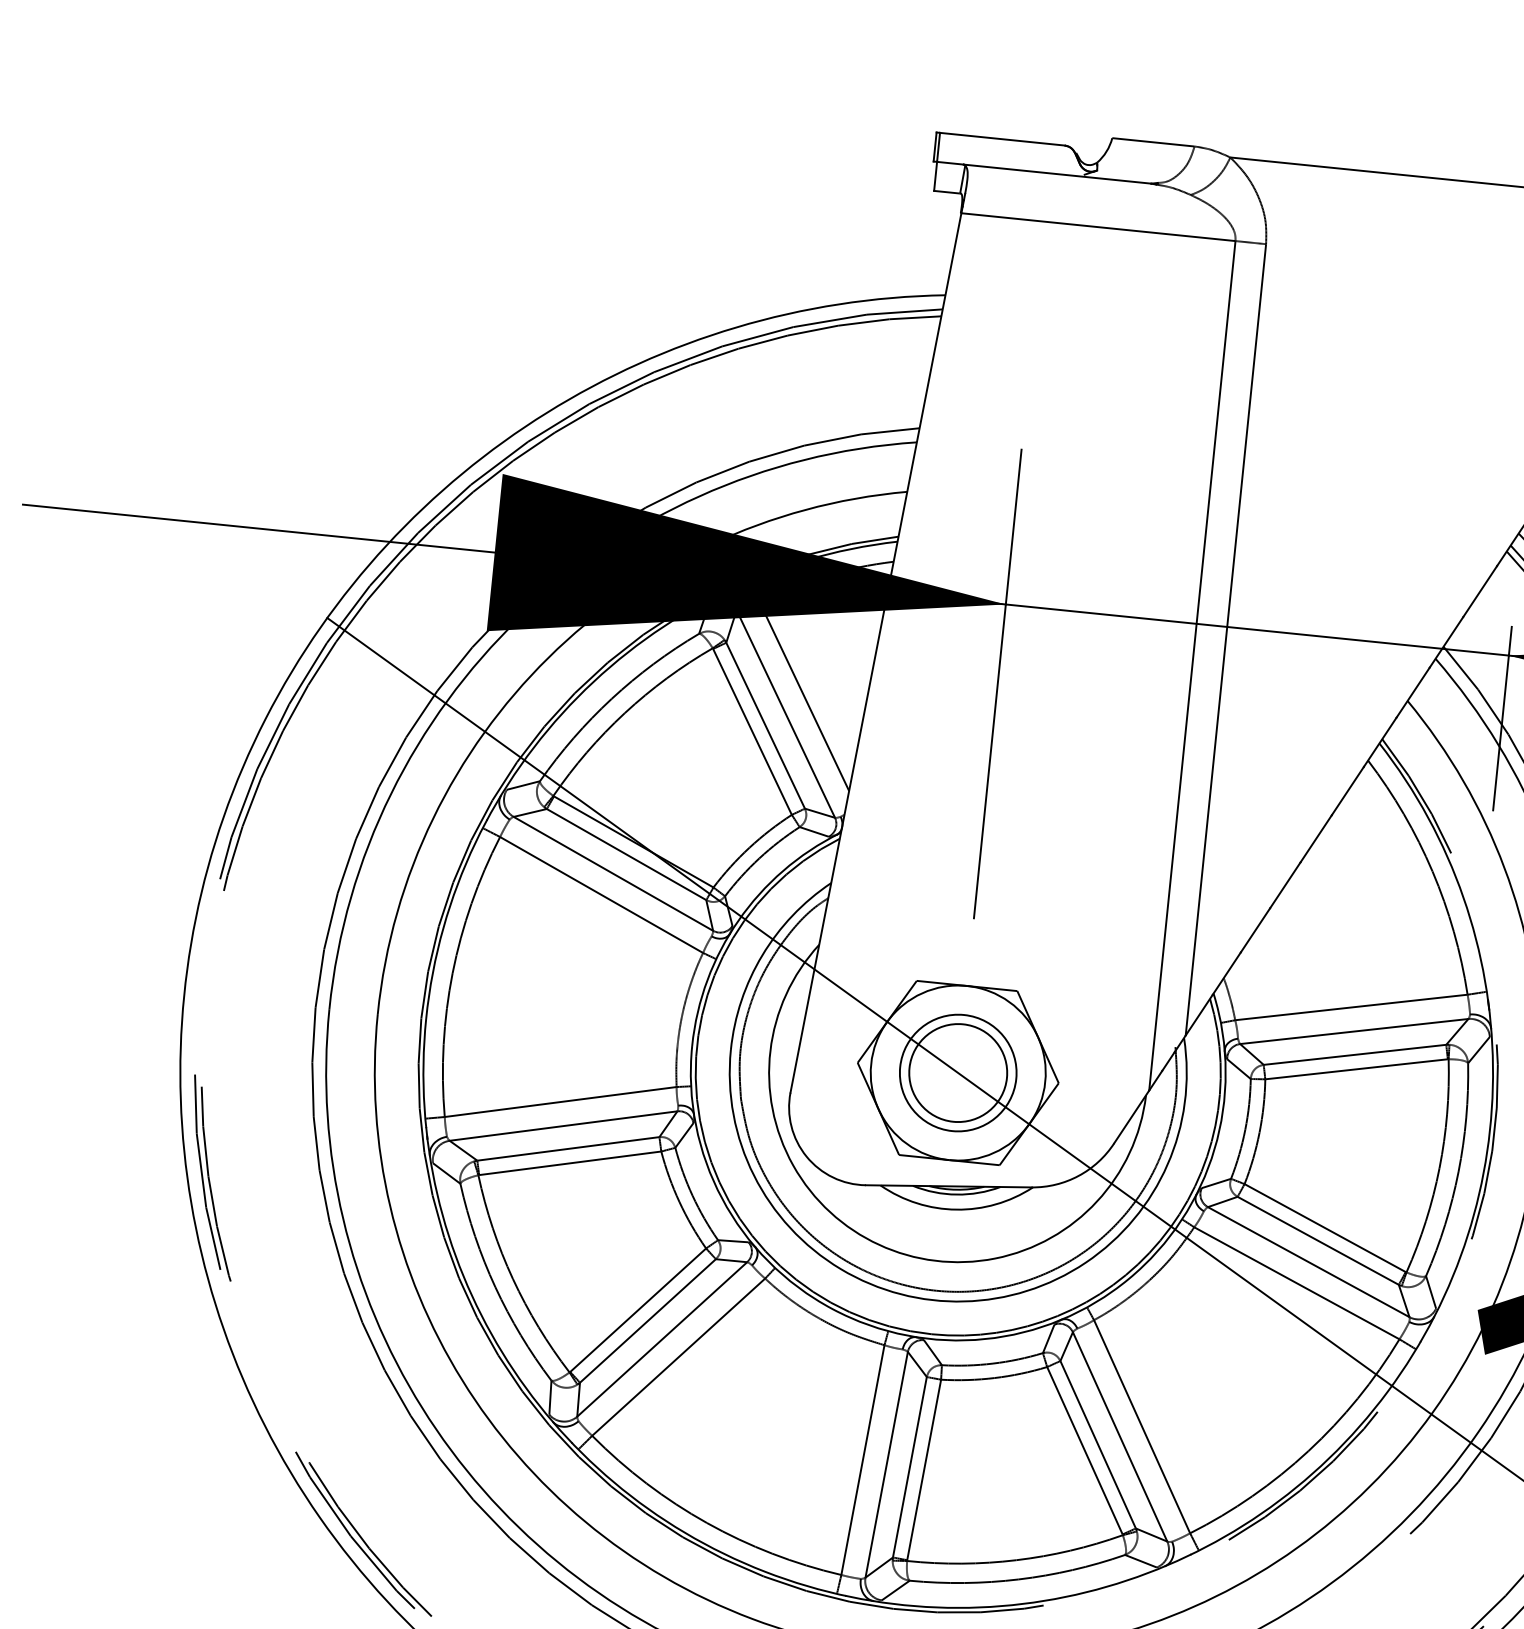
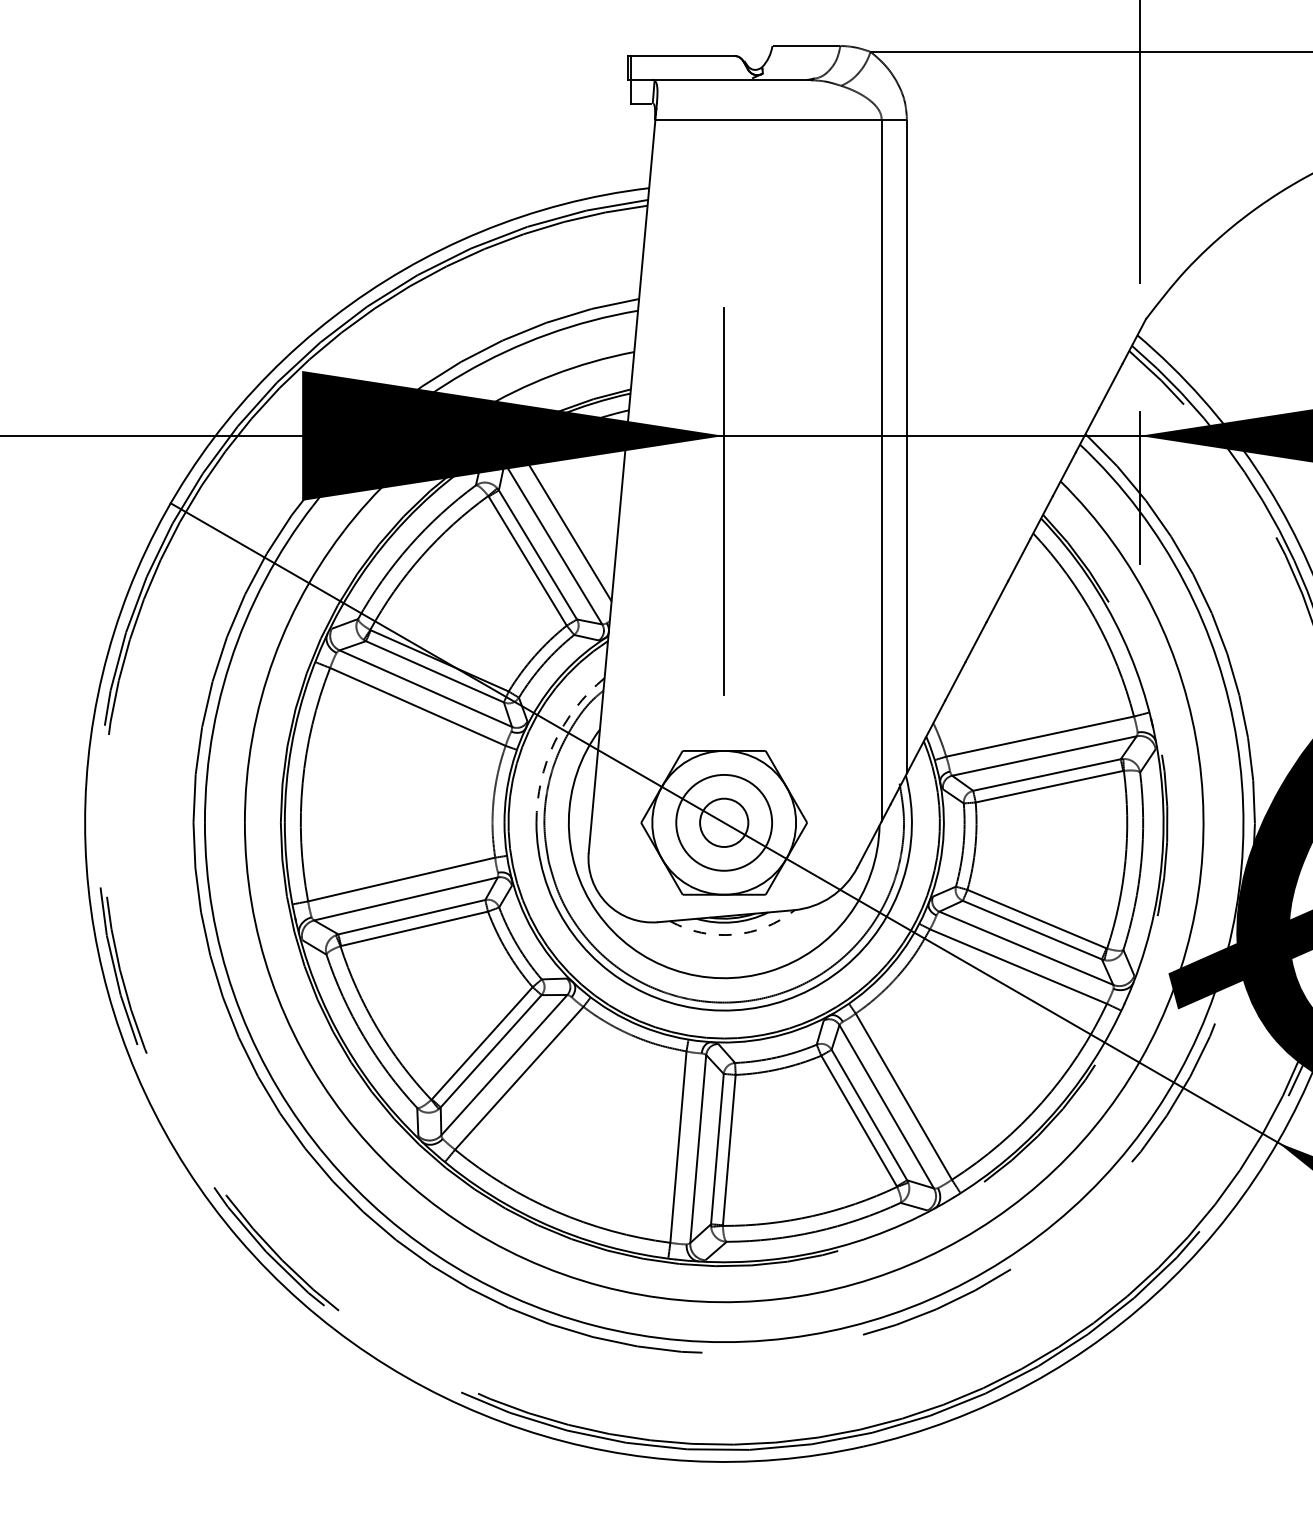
arc: (762, 954) -> (554, 742), solid -> dashed
circle: (957, 1072) -> (723, 822), size x0.6
arc: (956, 1209) -> (734, 934), solid -> dashed

